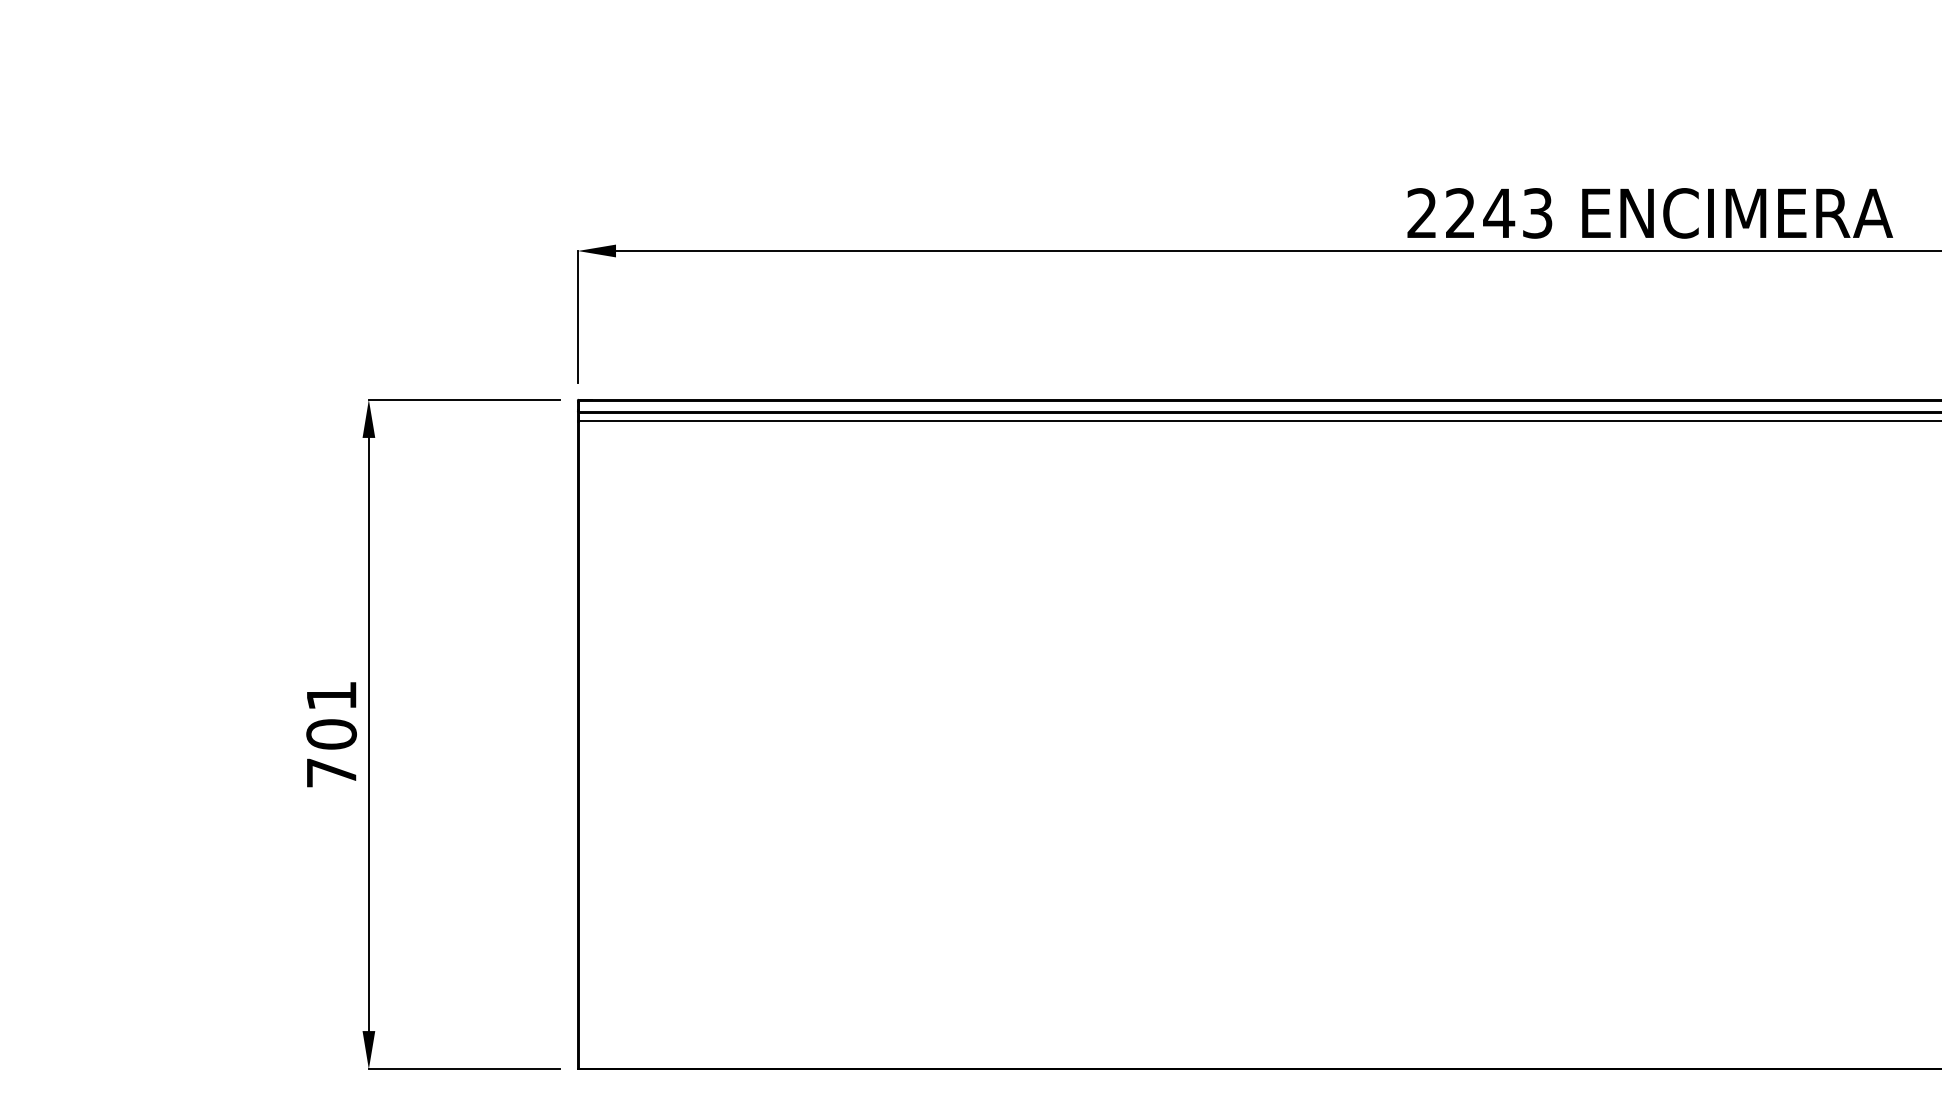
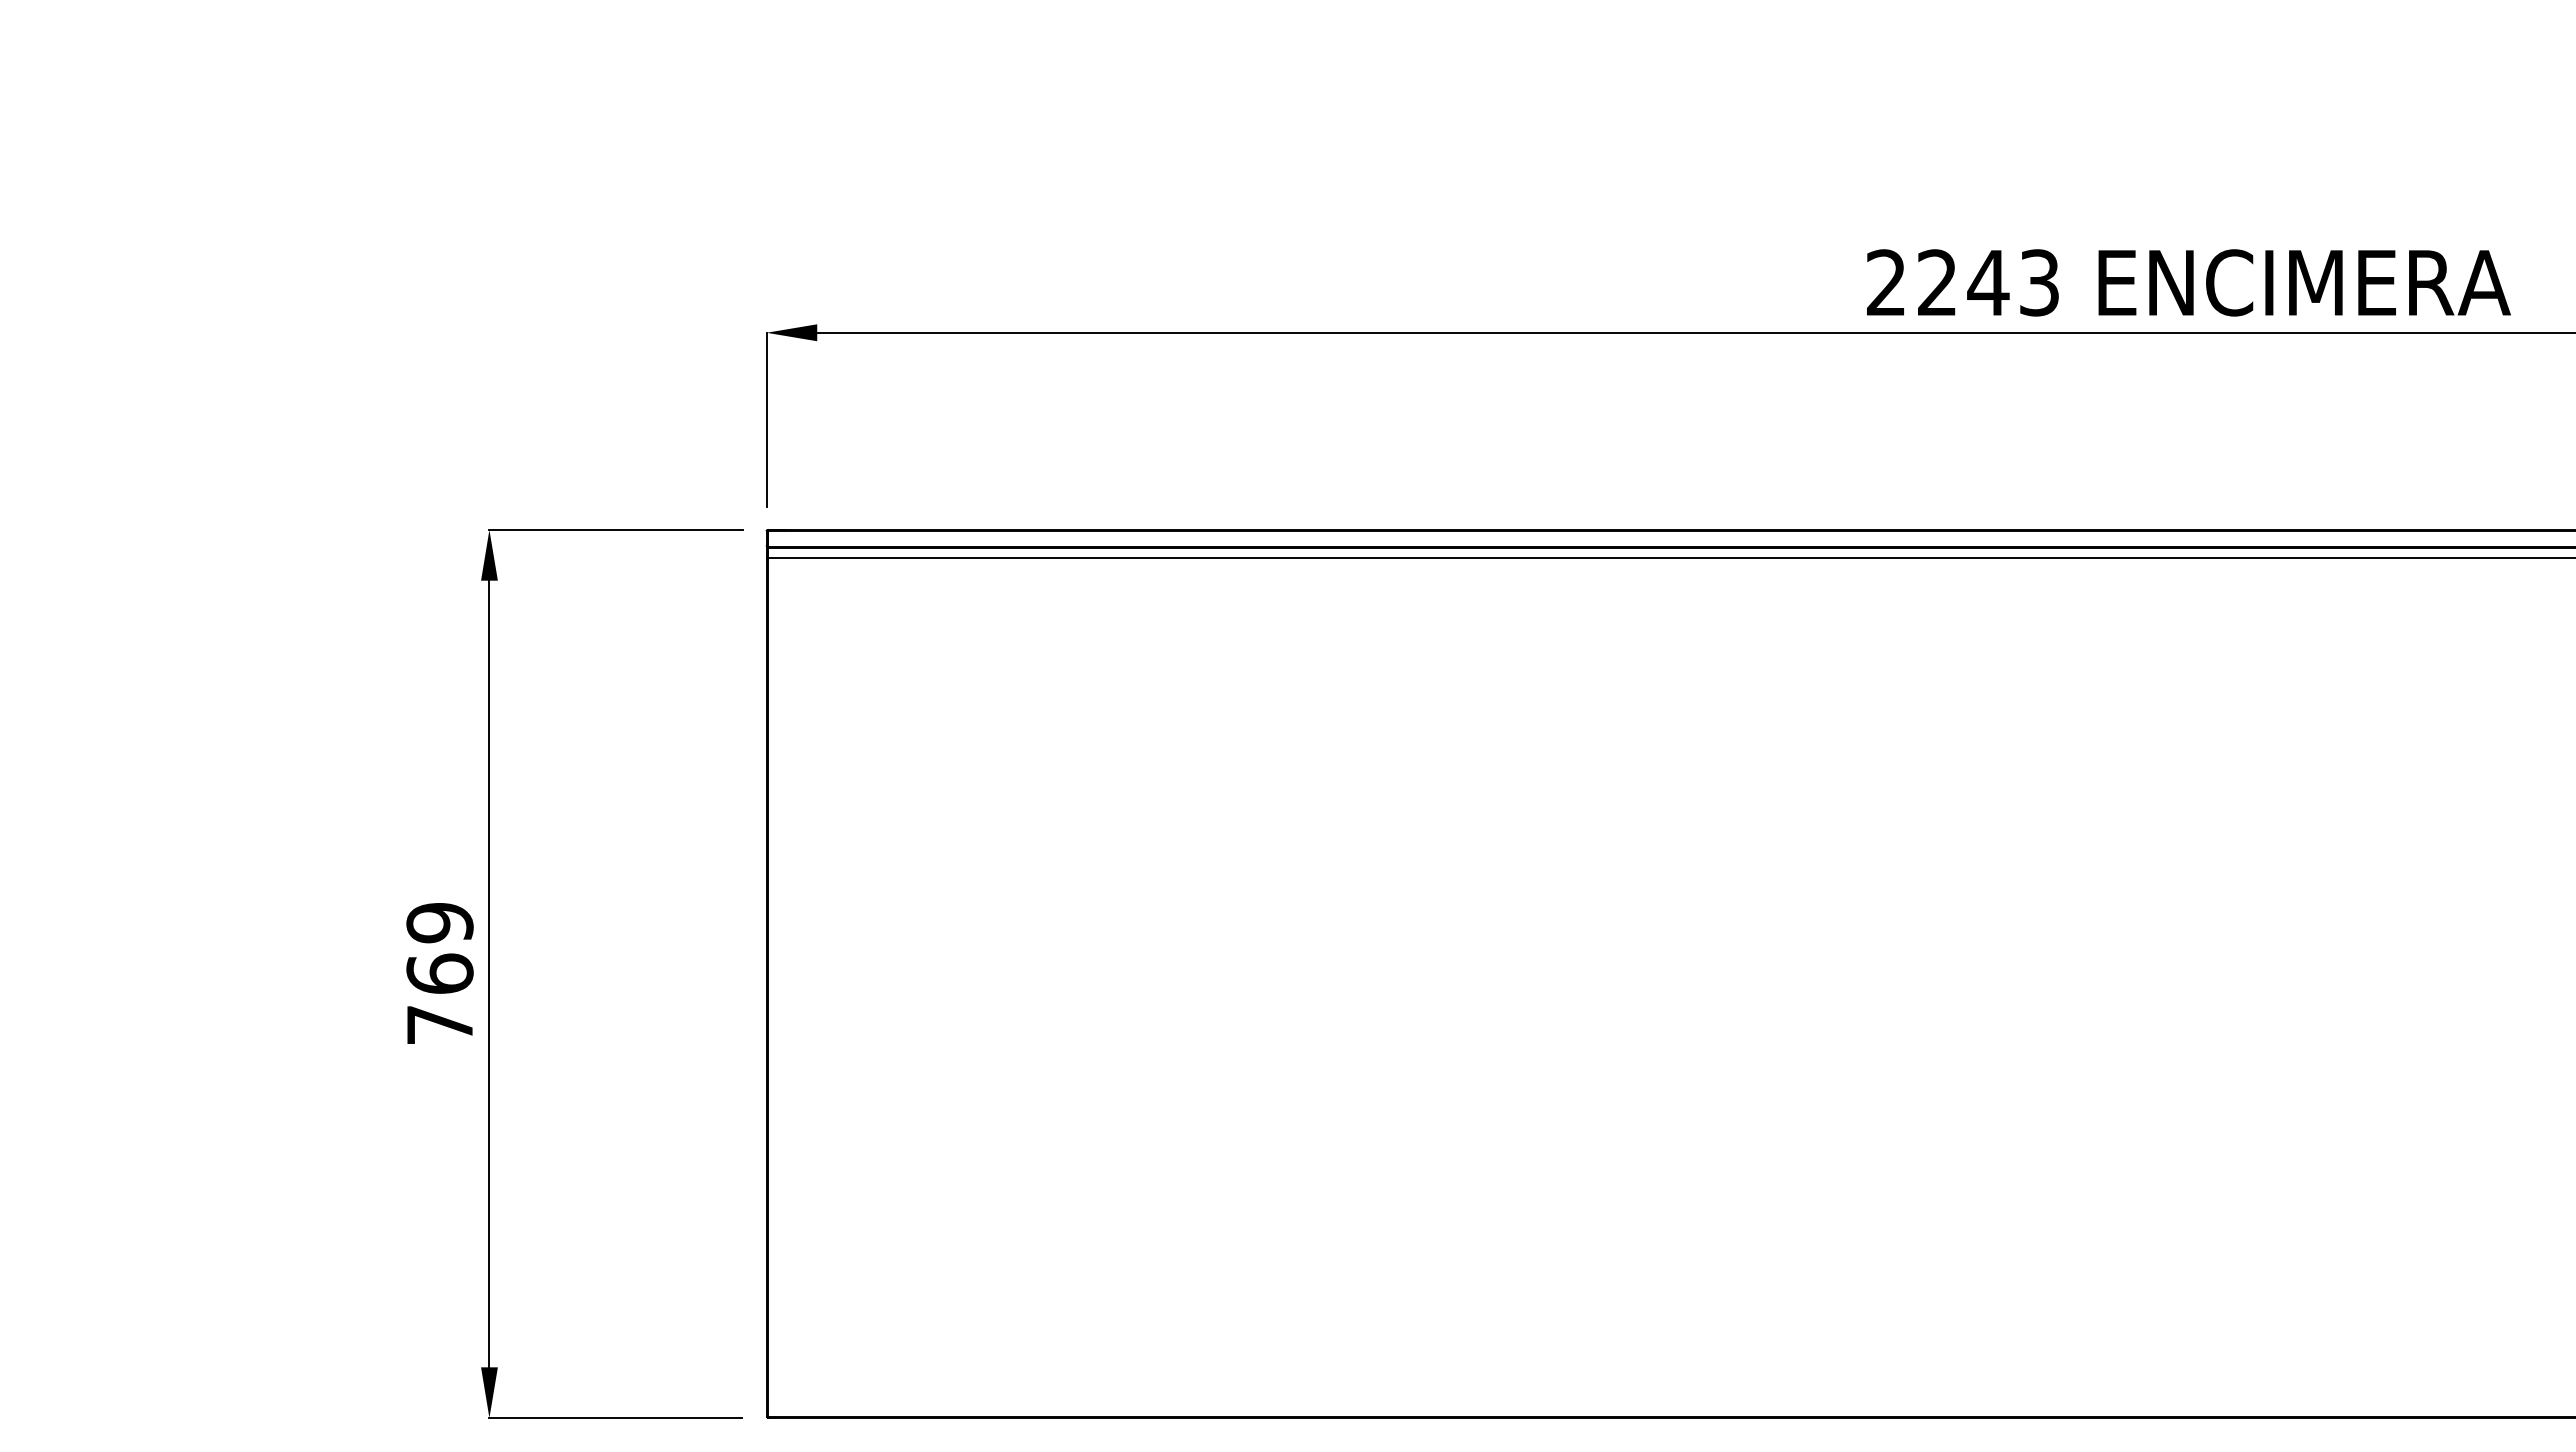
text: (331, 715) -> (439, 948), 701 -> 769

